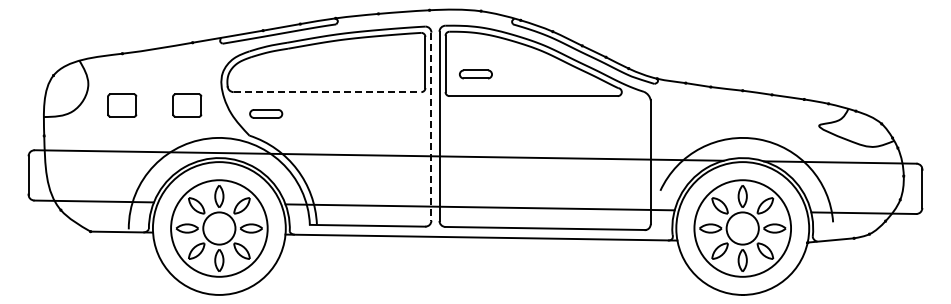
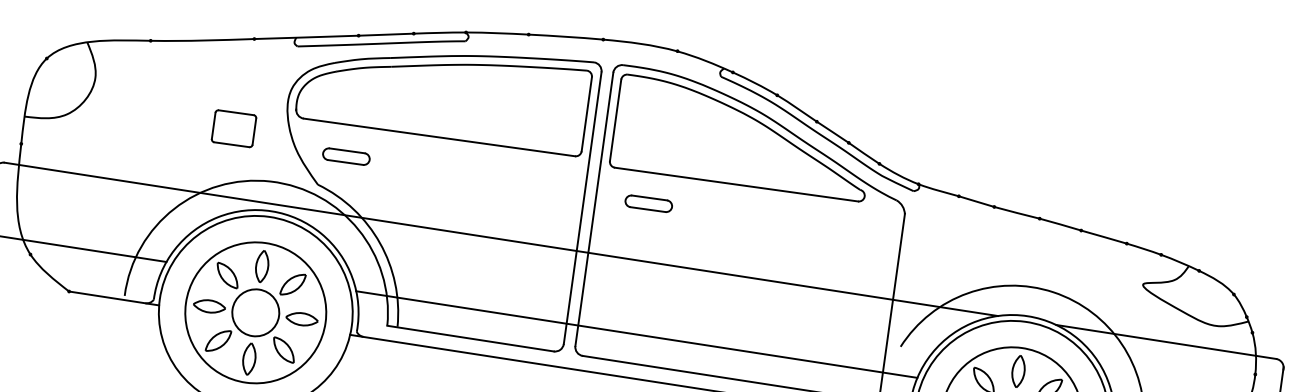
part: (475, 74) -> (648, 203), moved
line: (327, 92) -> (439, 137), dashed -> solid
part: (122, 105) -> (140, 115), removed
line: (431, 126) -> (582, 207), dashed -> solid

